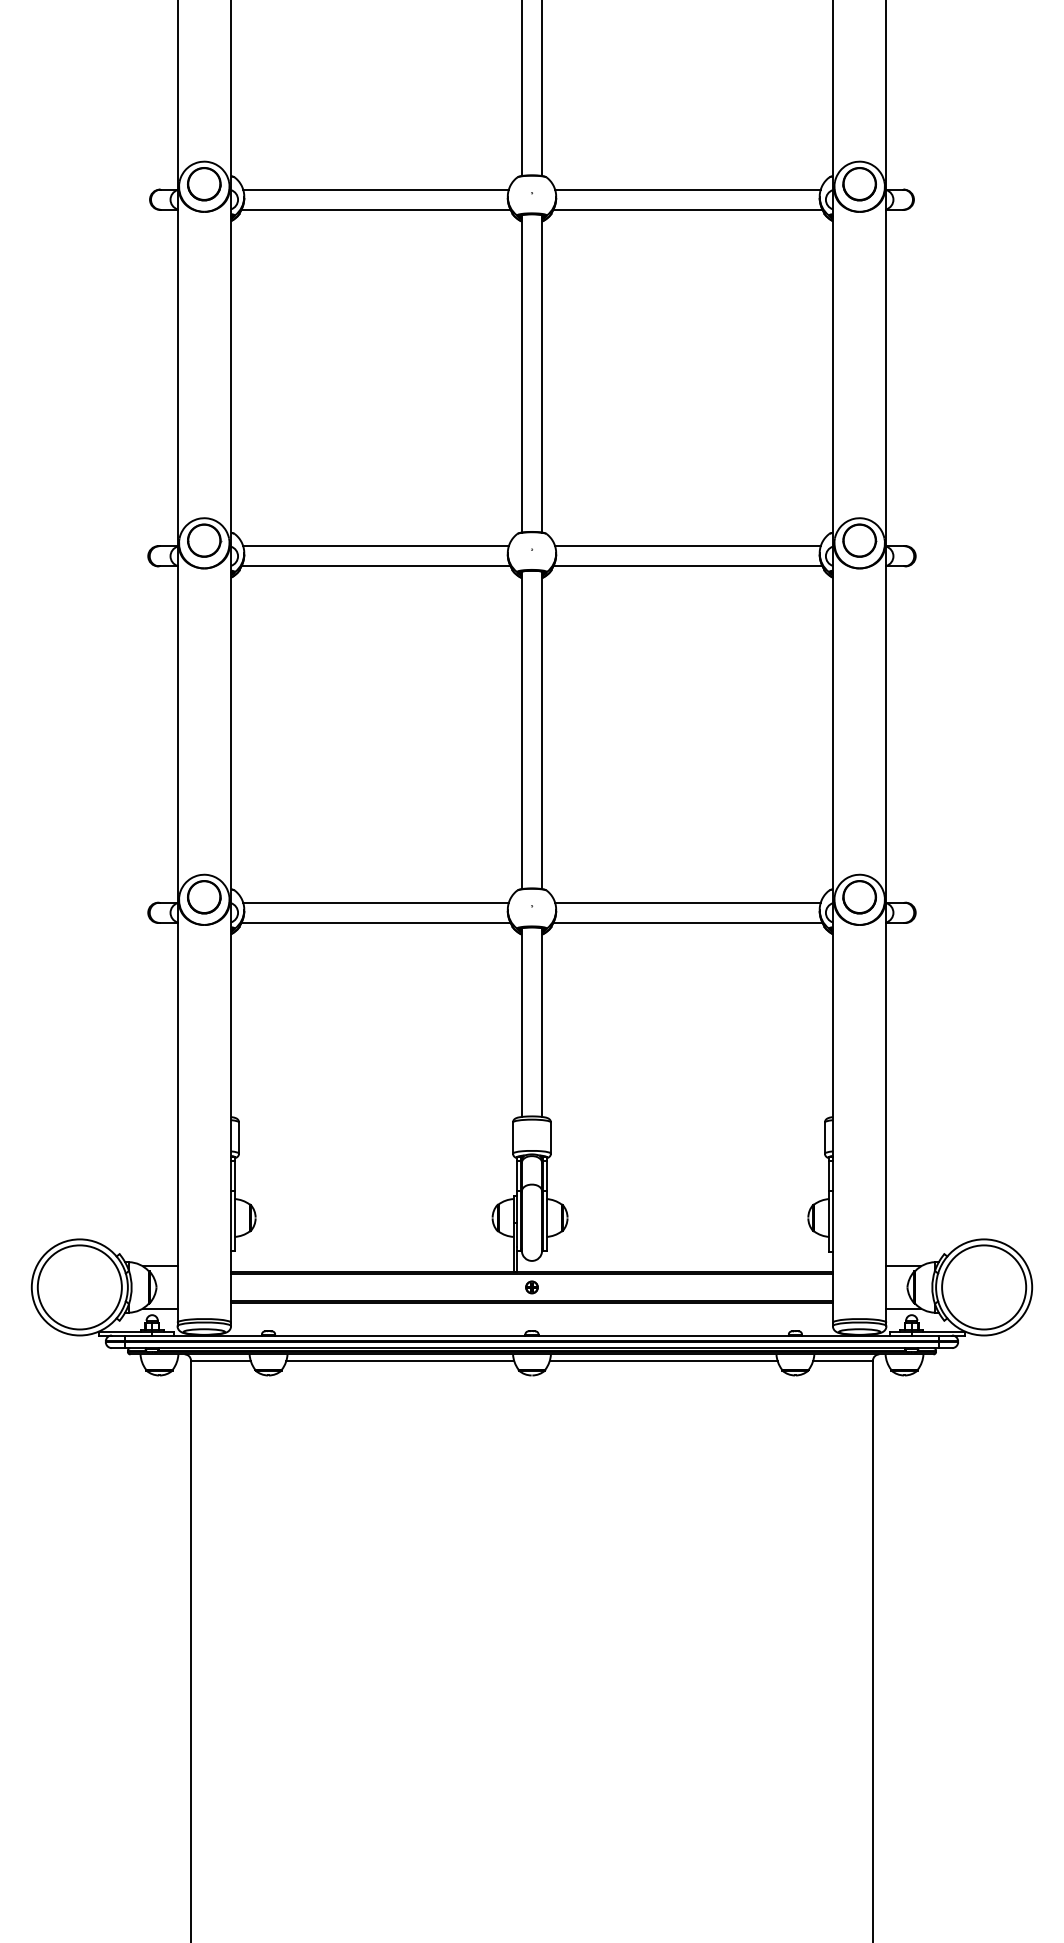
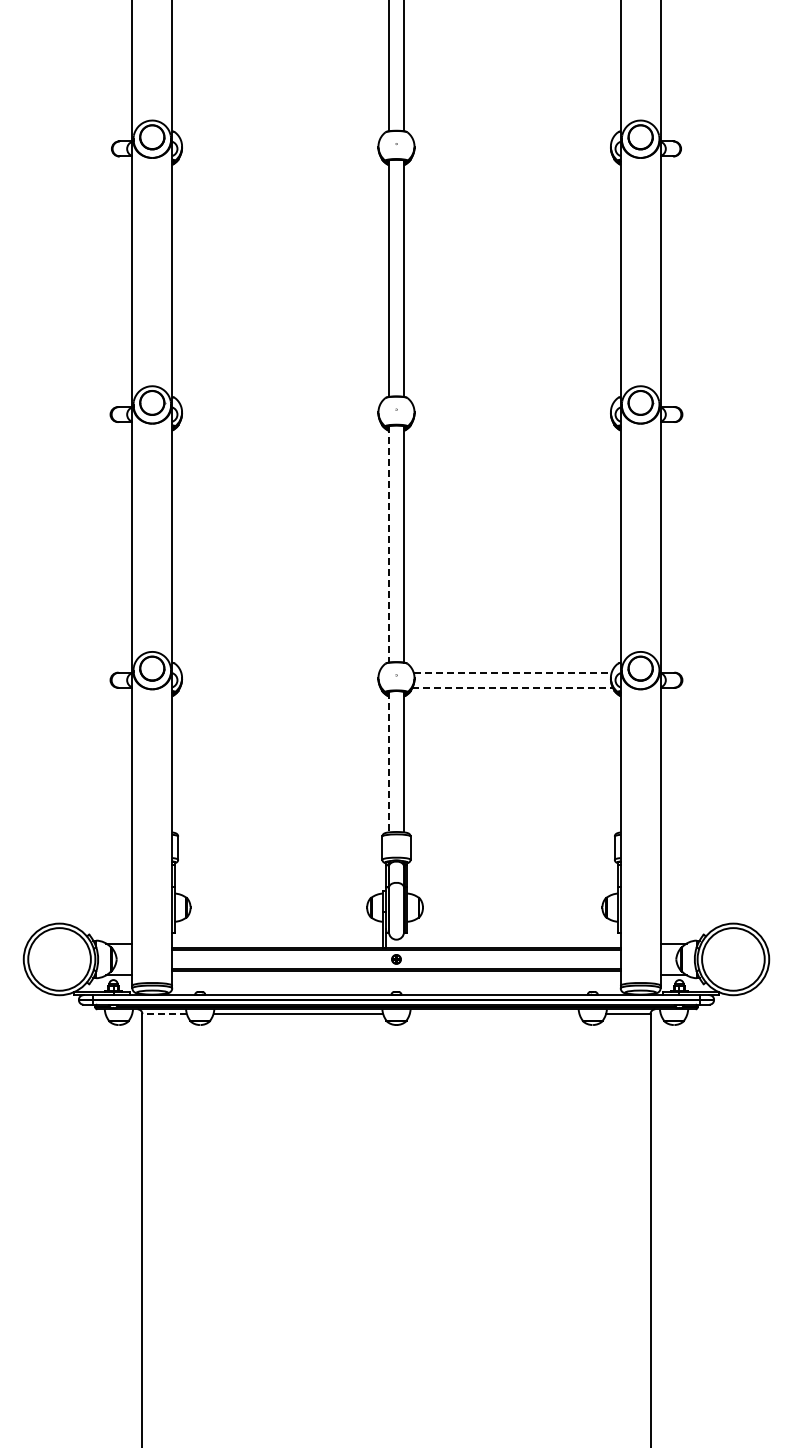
line: (376, 189) -> (280, 141), removed
line: (687, 189) -> (512, 141), removed
line: (374, 209) -> (279, 156), removed
line: (687, 209) -> (512, 156), removed
line: (376, 546) -> (280, 407), removed
line: (687, 546) -> (512, 407), removed
line: (374, 566) -> (279, 422), removed
line: (687, 566) -> (512, 422), removed
line: (521, 730) -> (388, 544), solid -> dashed
line: (376, 902) -> (280, 672), removed
line: (687, 902) -> (512, 672), solid -> dashed
line: (374, 922) -> (279, 687), removed
line: (689, 922) -> (513, 687), solid -> dashed
line: (521, 1023) -> (388, 762), solid -> dashed
line: (220, 1361) -> (164, 1014), solid -> dashed
line: (663, 1361) -> (494, 1014), removed

